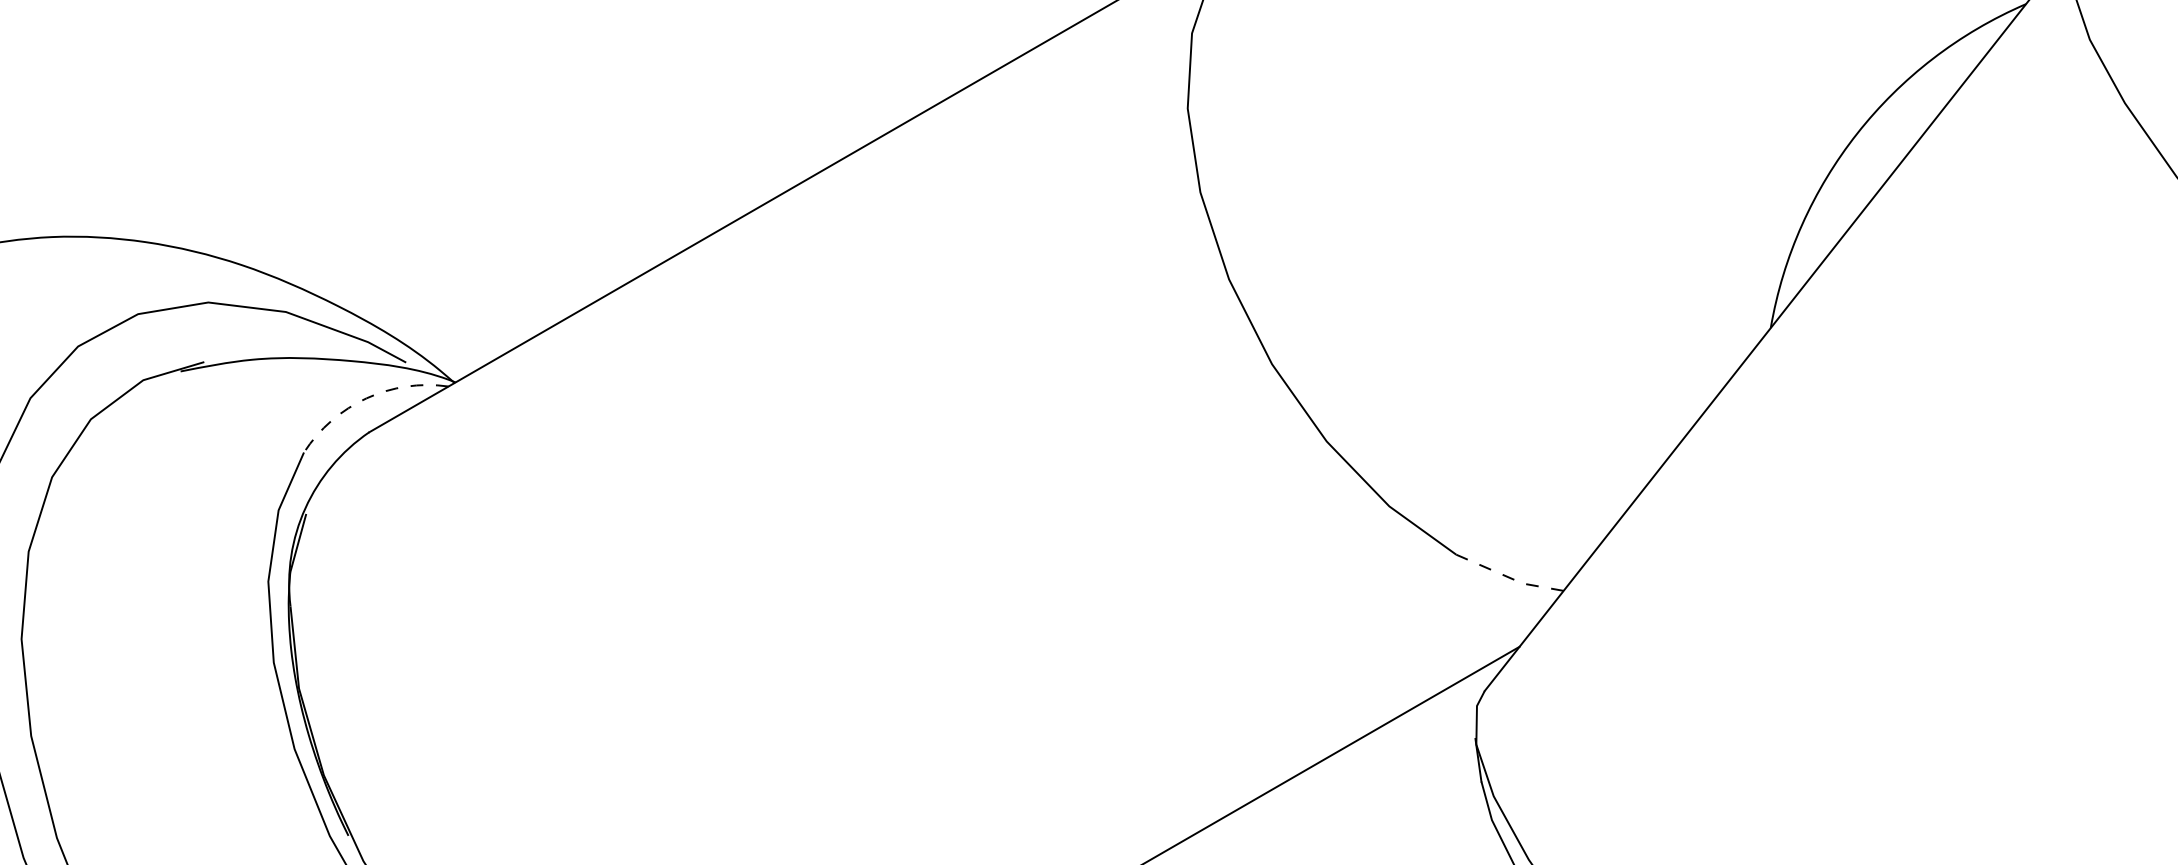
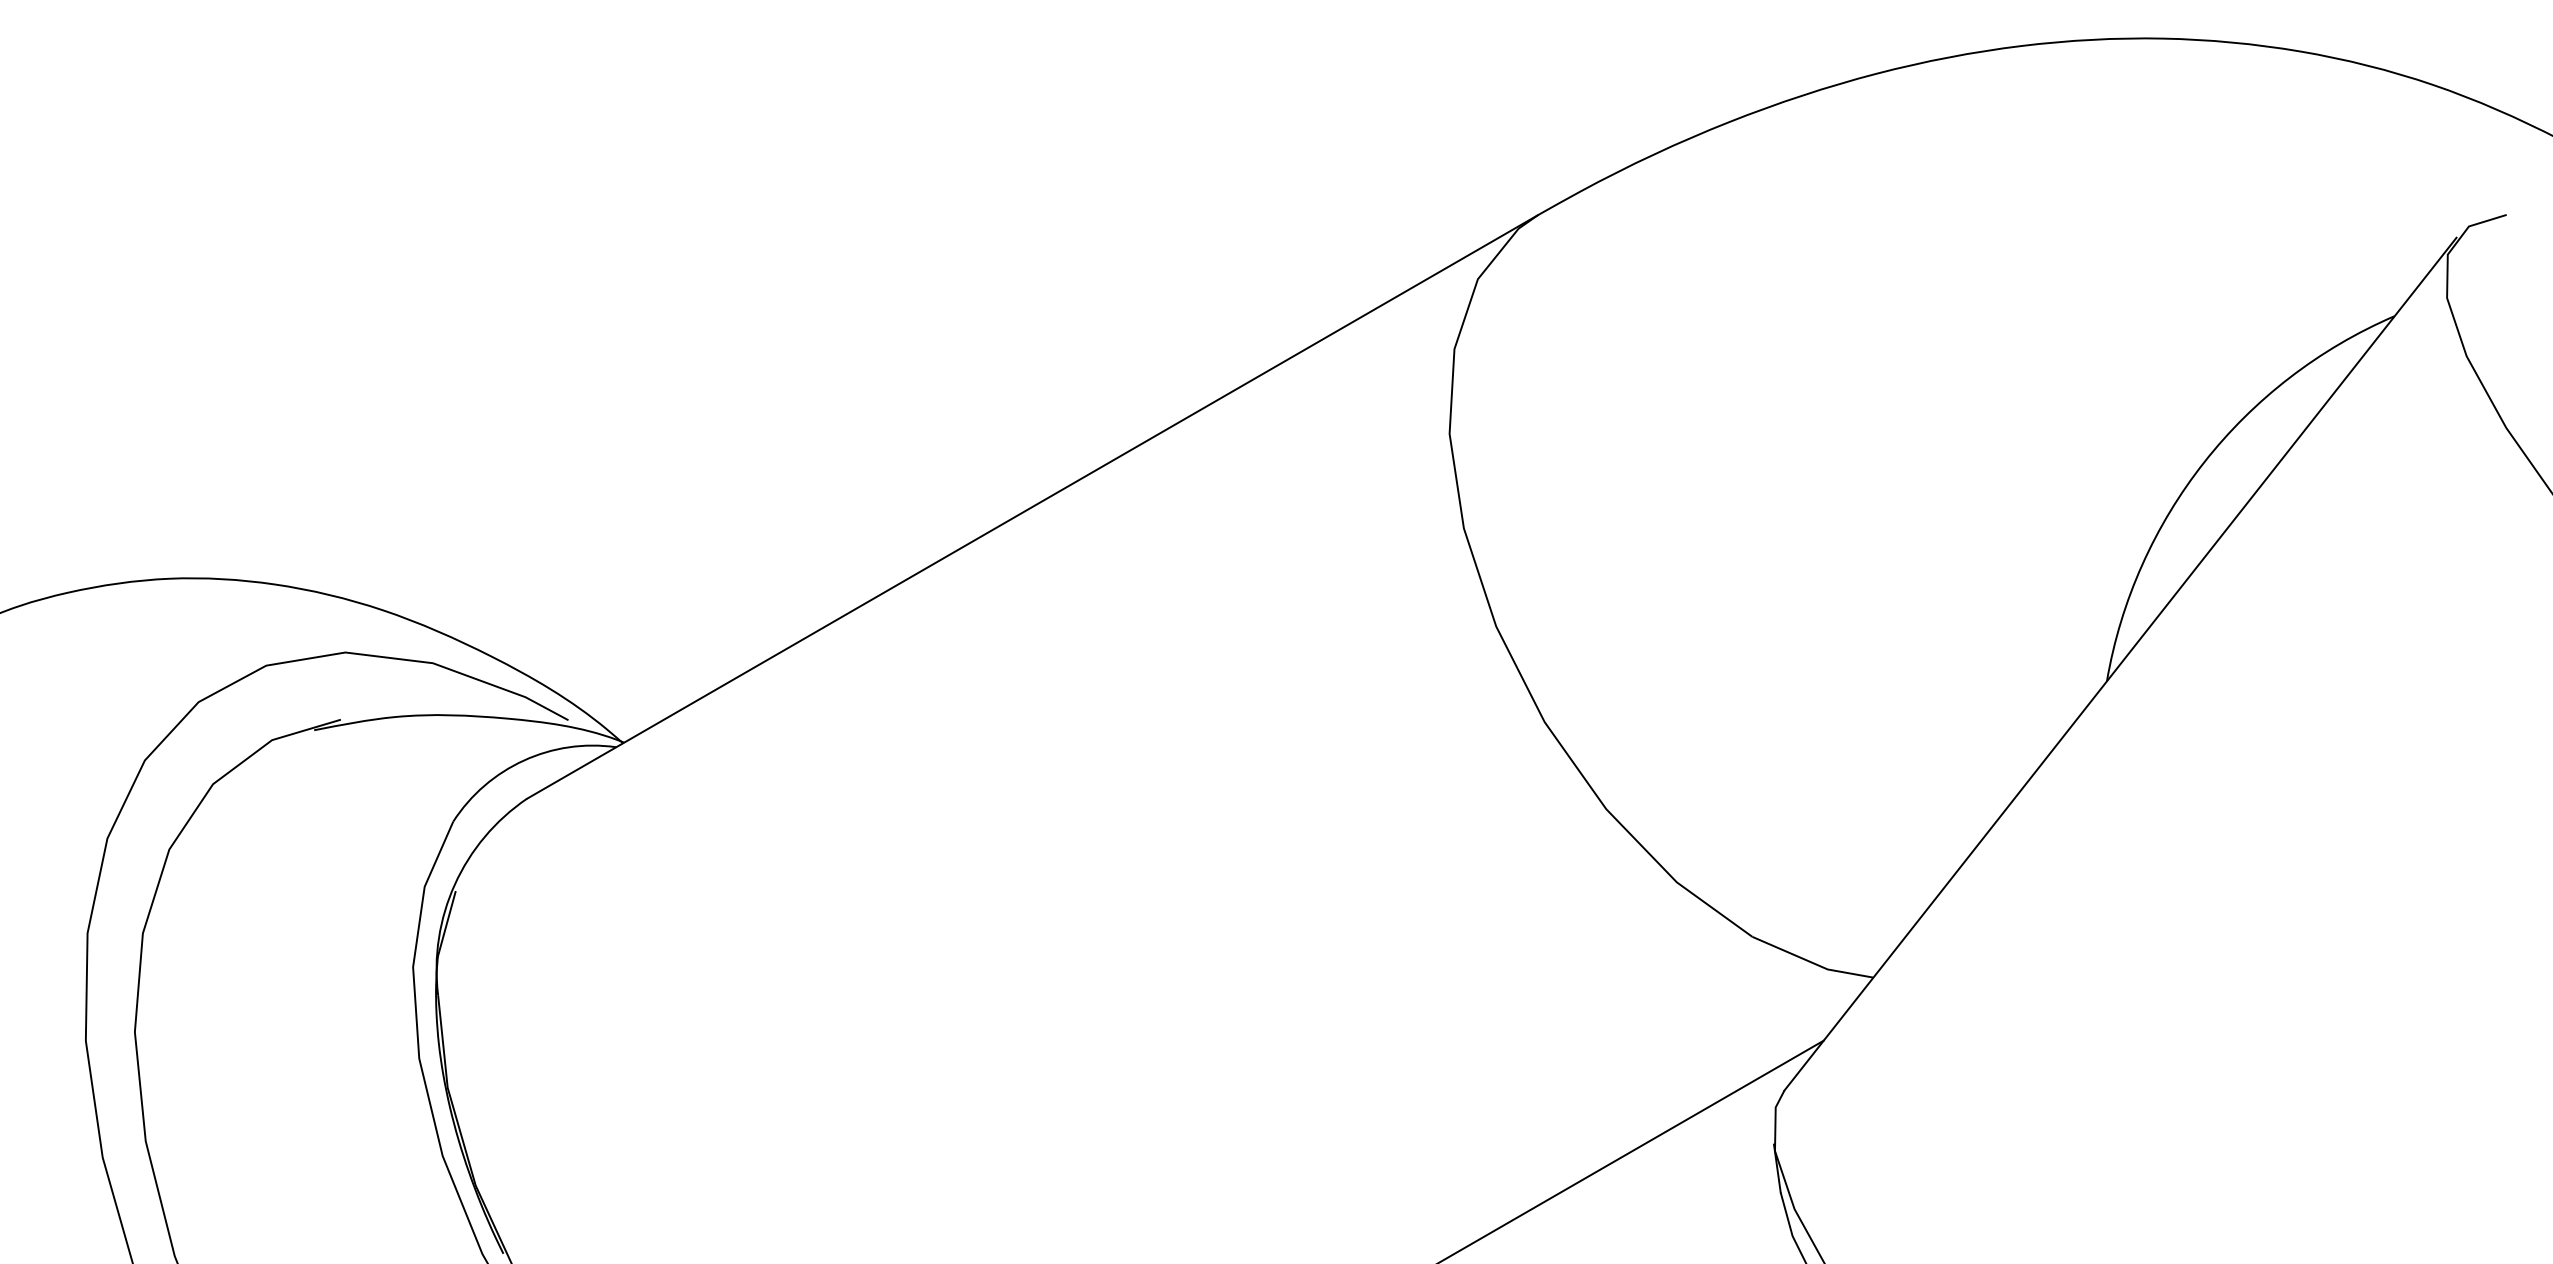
arc: (366, 398) -> (523, 760), dashed -> solid
line: (1508, 577) -> (1811, 962), dashed -> solid

